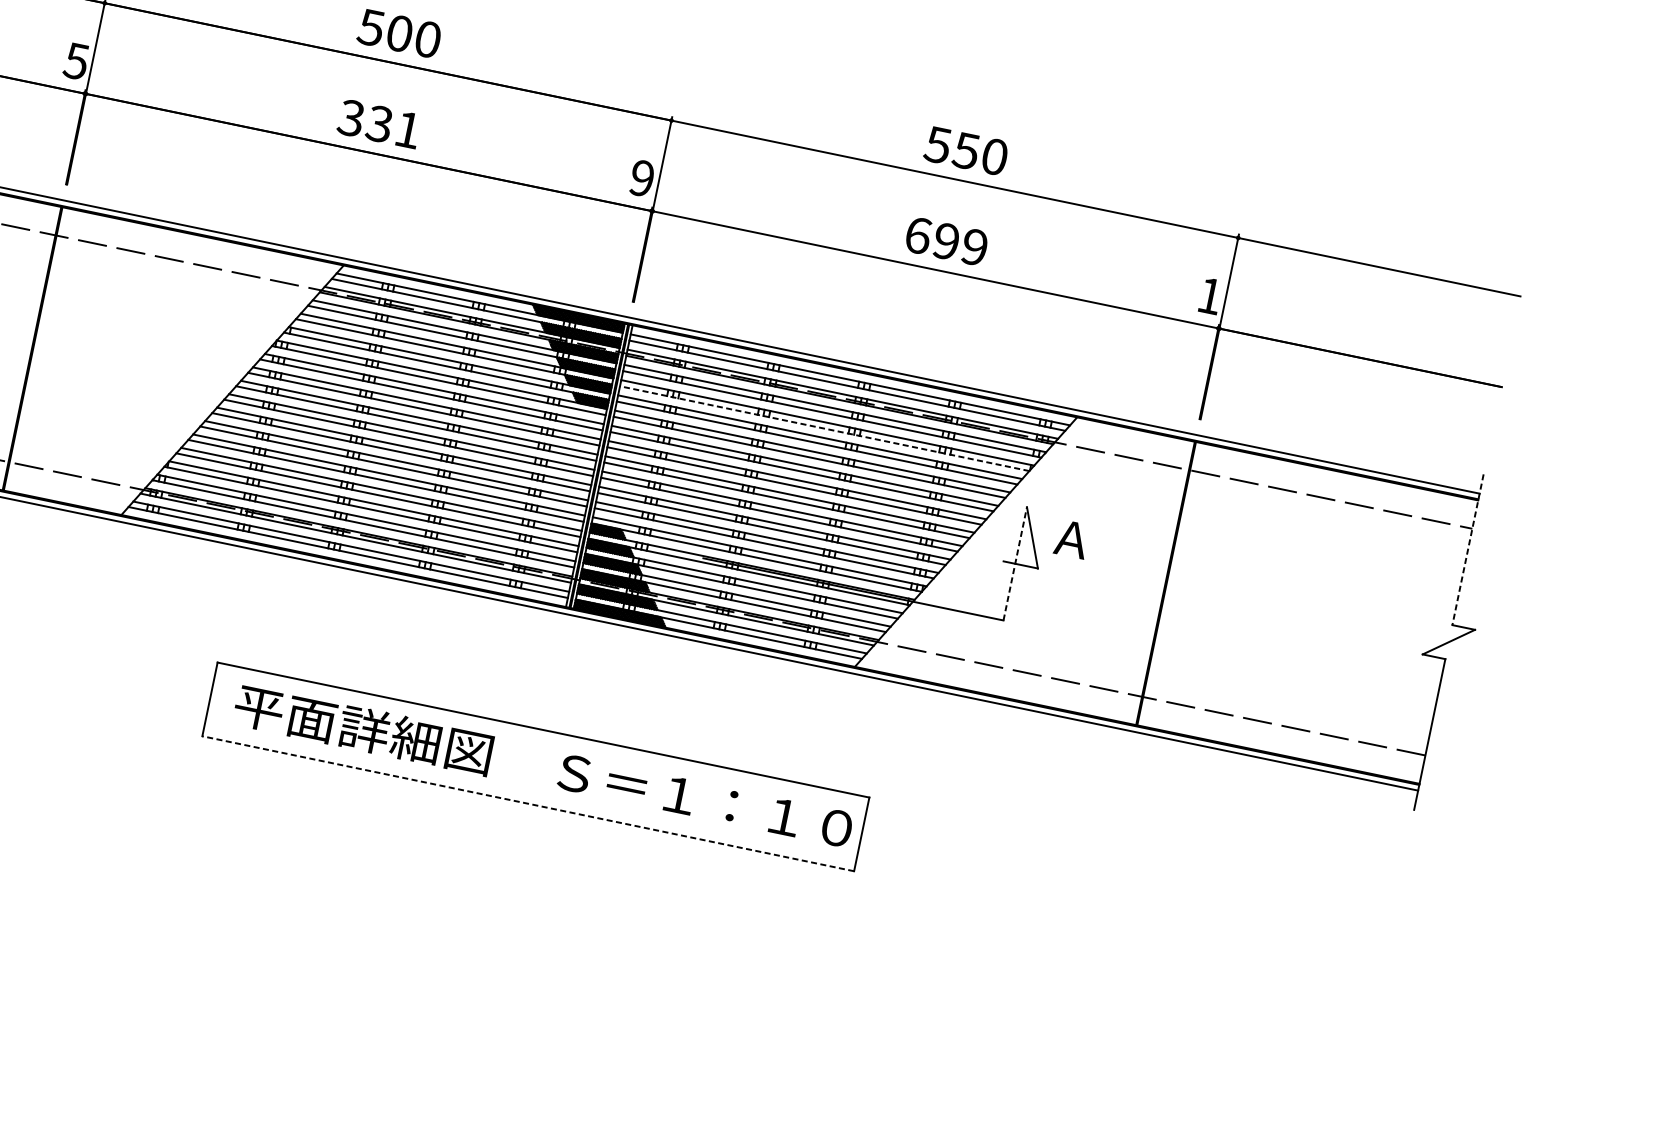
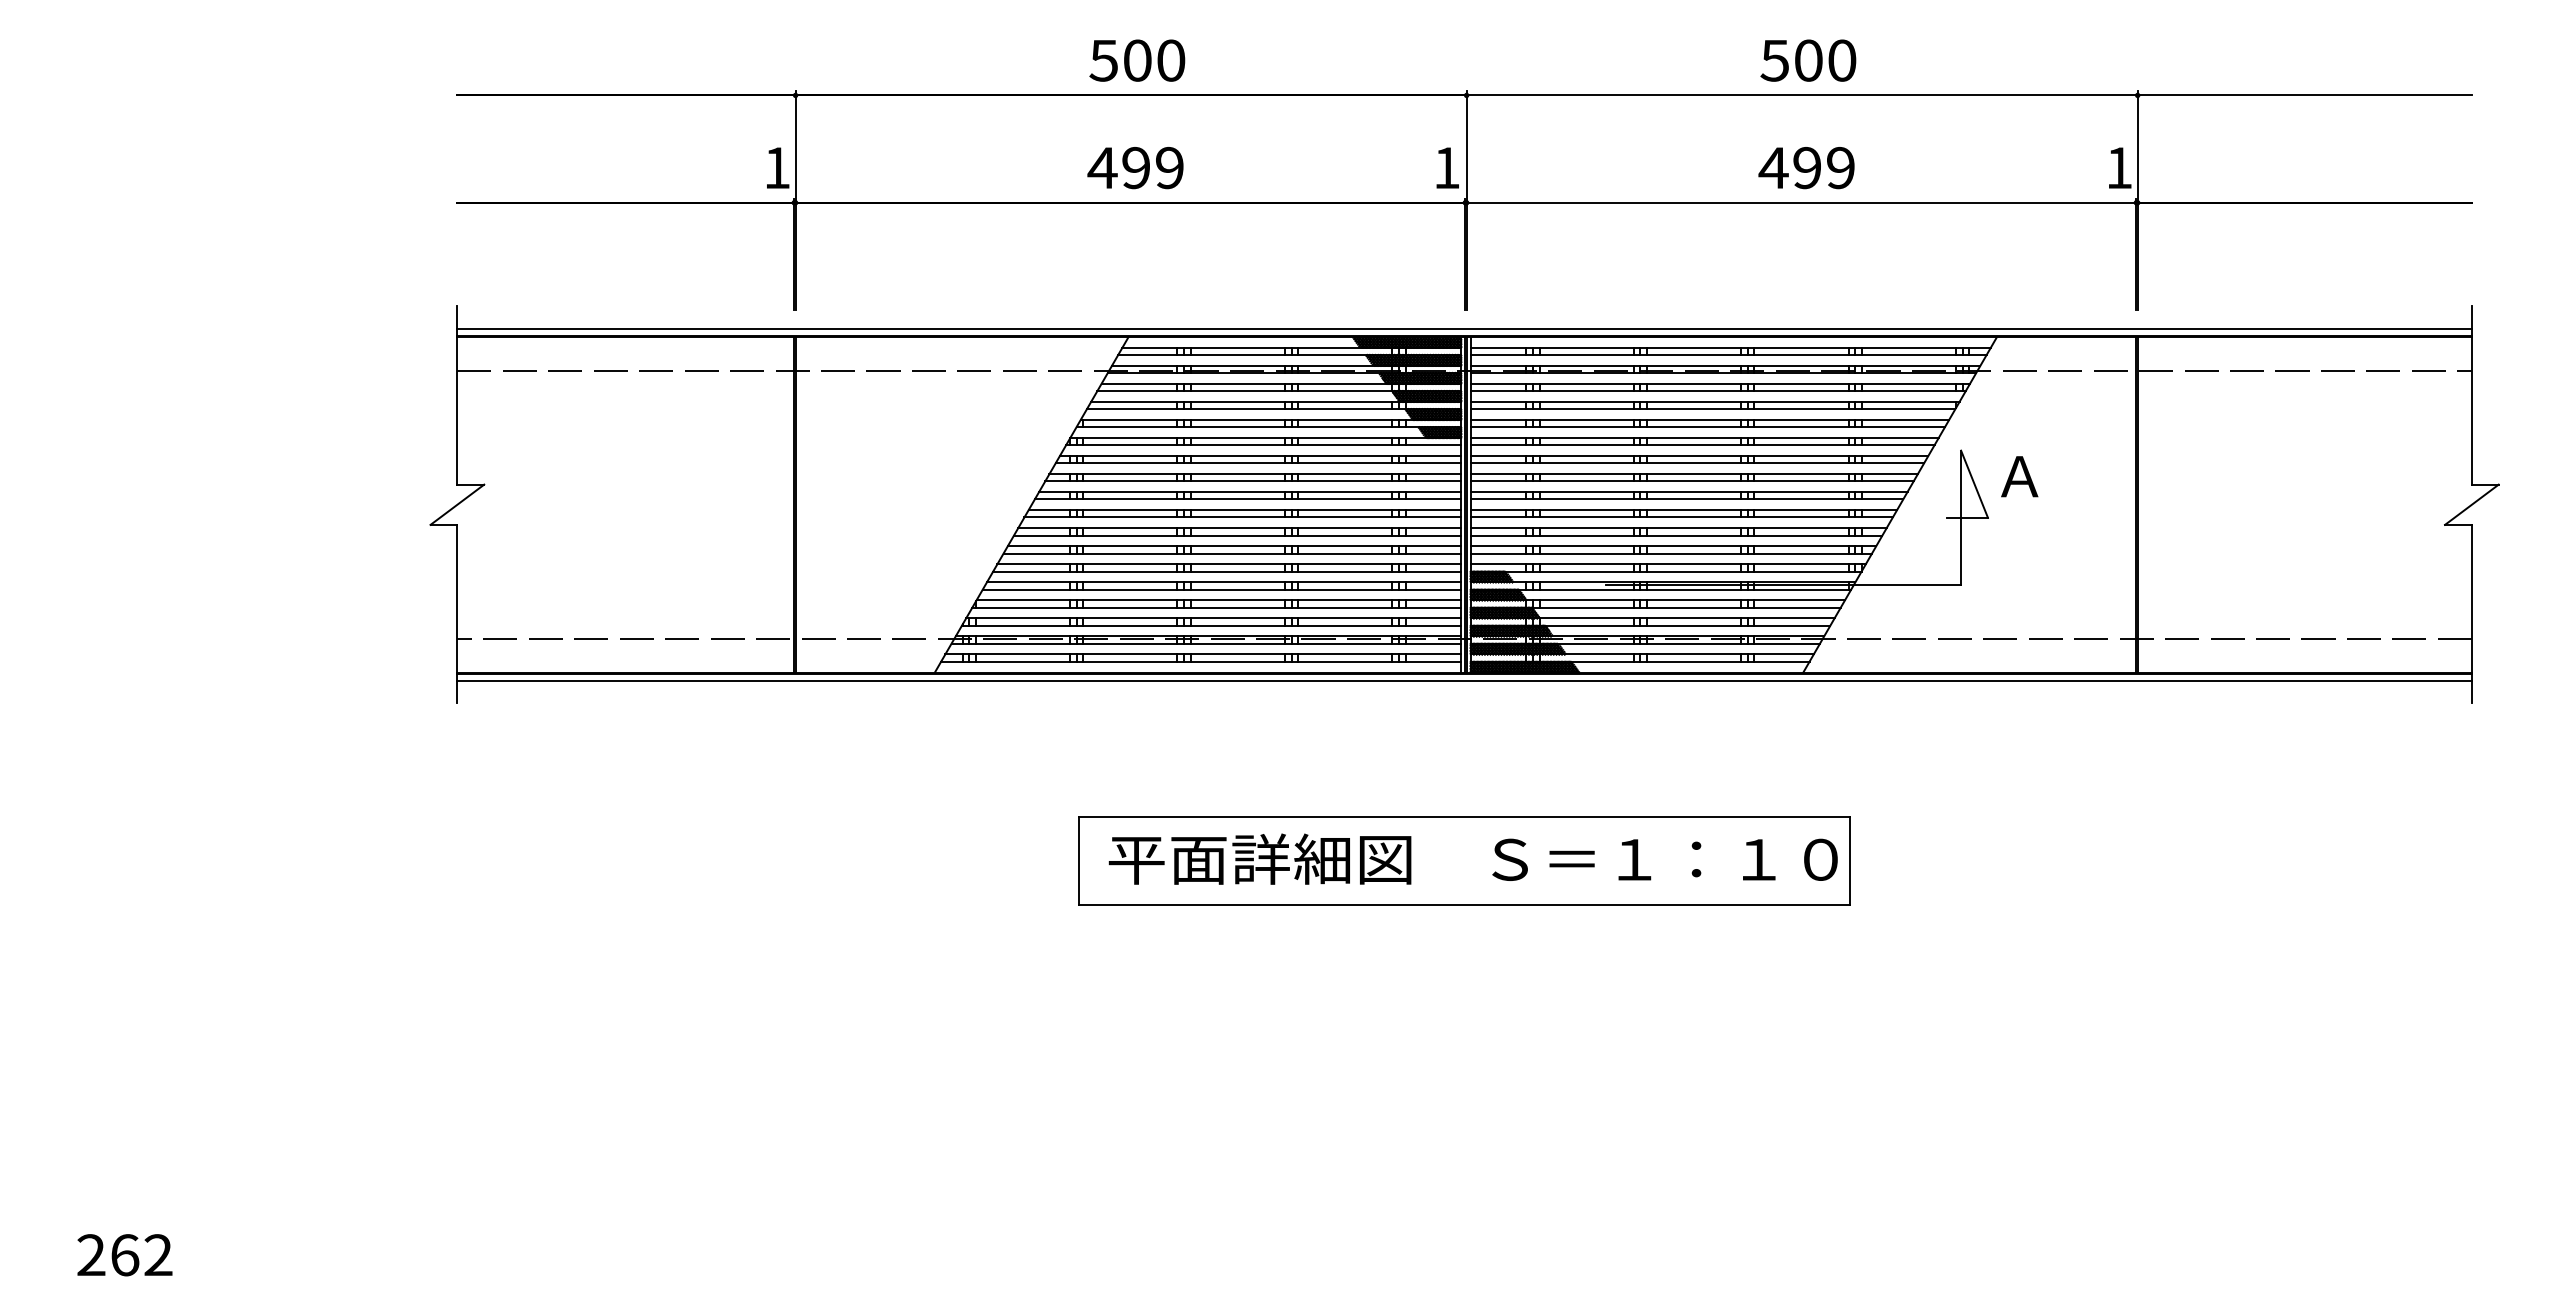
text: (75, 61) -> (776, 168), 5 -> 1
text: (379, 123) -> (1135, 167), 331 -> 499
text: (966, 150) -> (1808, 60), 550 -> 500
text: (641, 177) -> (1446, 167), 9 -> 1
text: (918, 235) -> (1773, 167), 699 -> 499
line: (824, 428) -> (1712, 409), dashed -> solid
line: (1467, 549) -> (2471, 395), dashed -> solid
line: (1015, 563) -> (1961, 517), dashed -> solid
line: (528, 803) -> (1464, 904), dashed -> solid

